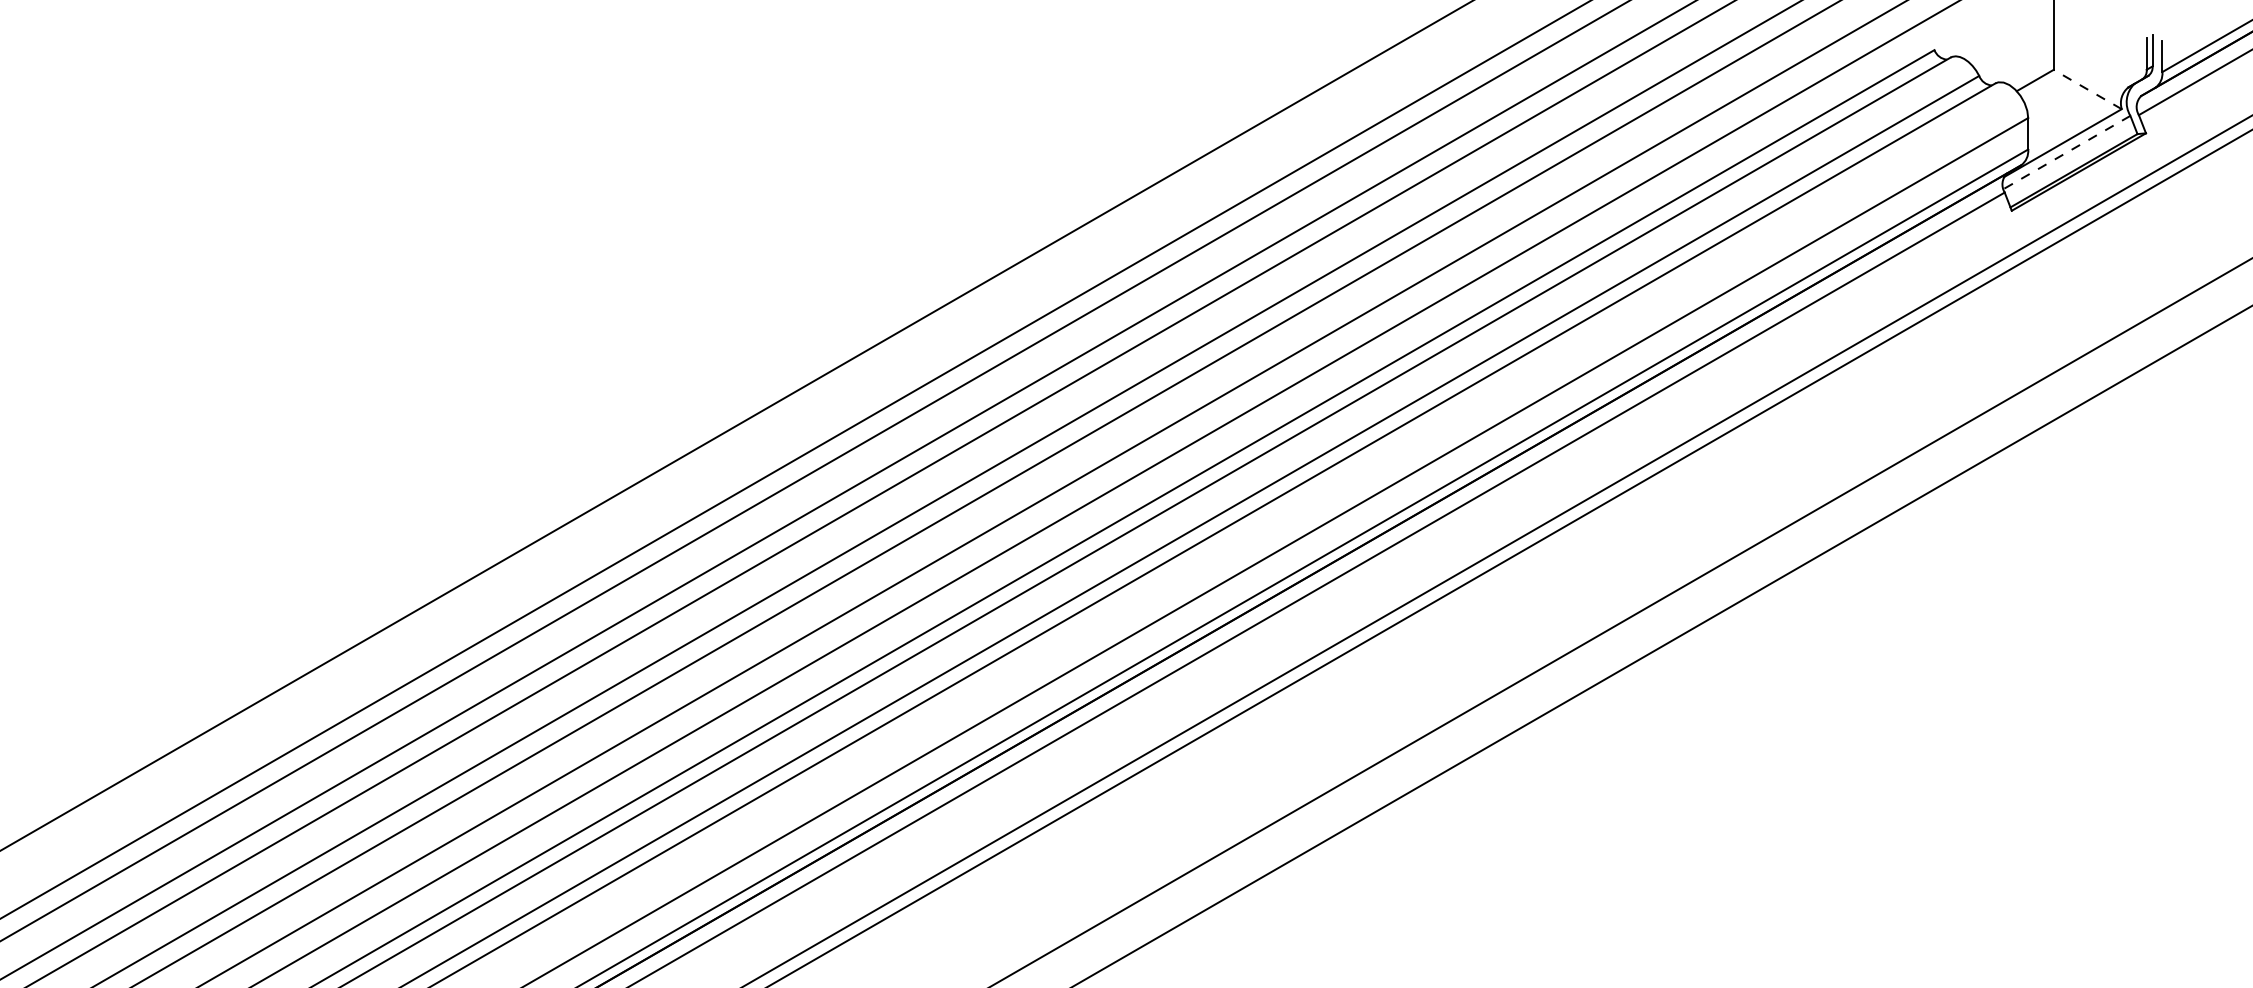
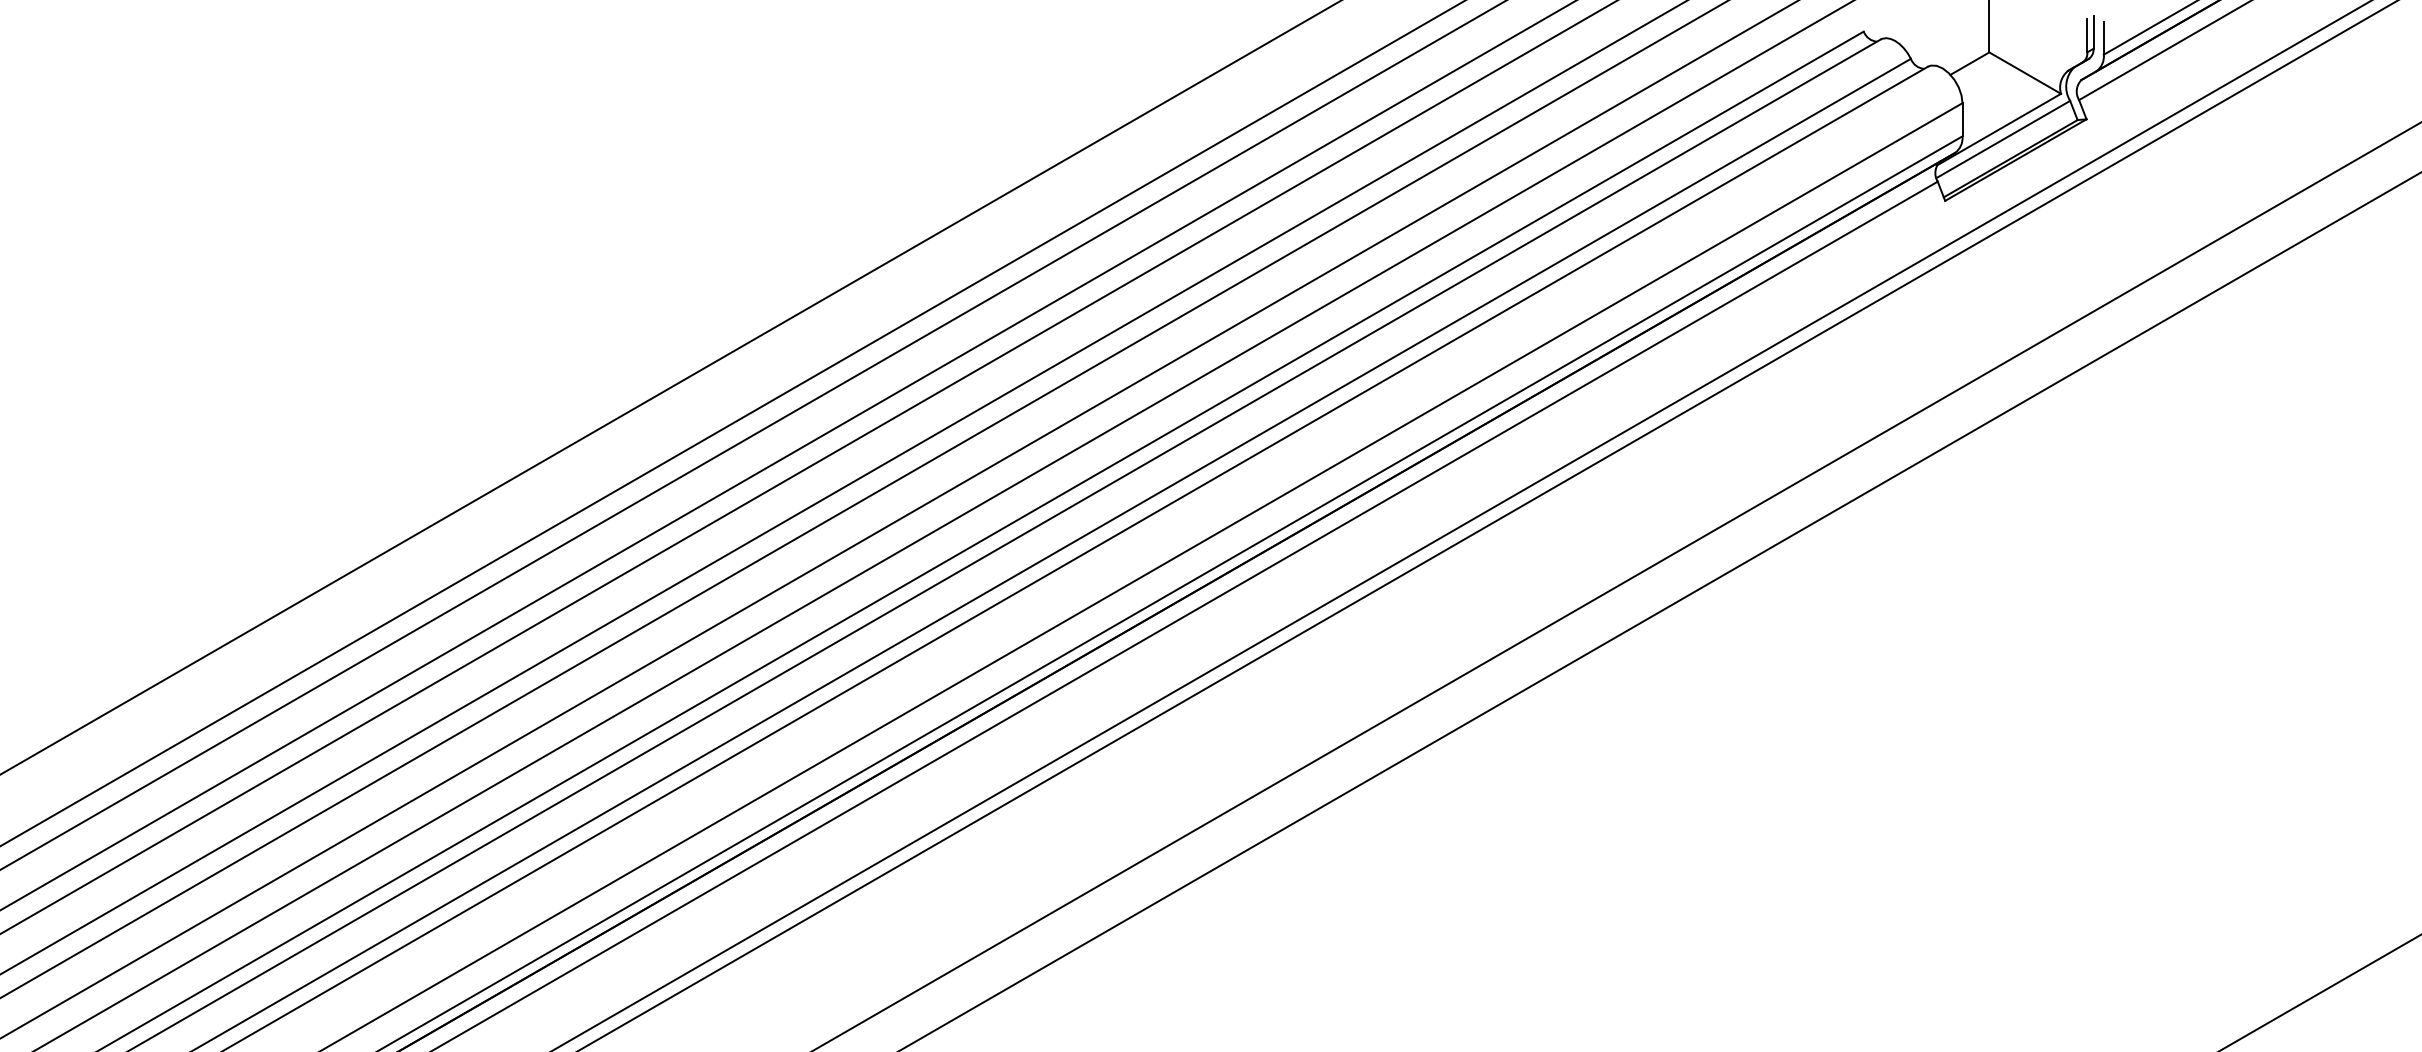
line: (2087, 88) -> (2024, 72), dashed -> solid
line: (2066, 152) -> (2002, 139), dashed -> solid

